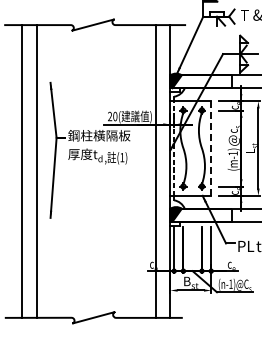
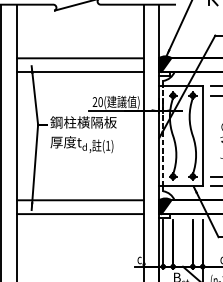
line: (95, 75) -> (79, 58), added
line: (95, 88) -> (79, 72), added
line: (211, 148) -> (203, 136), dashed -> solid
line: (95, 208) -> (79, 199), added
line: (95, 221) -> (79, 213), added

